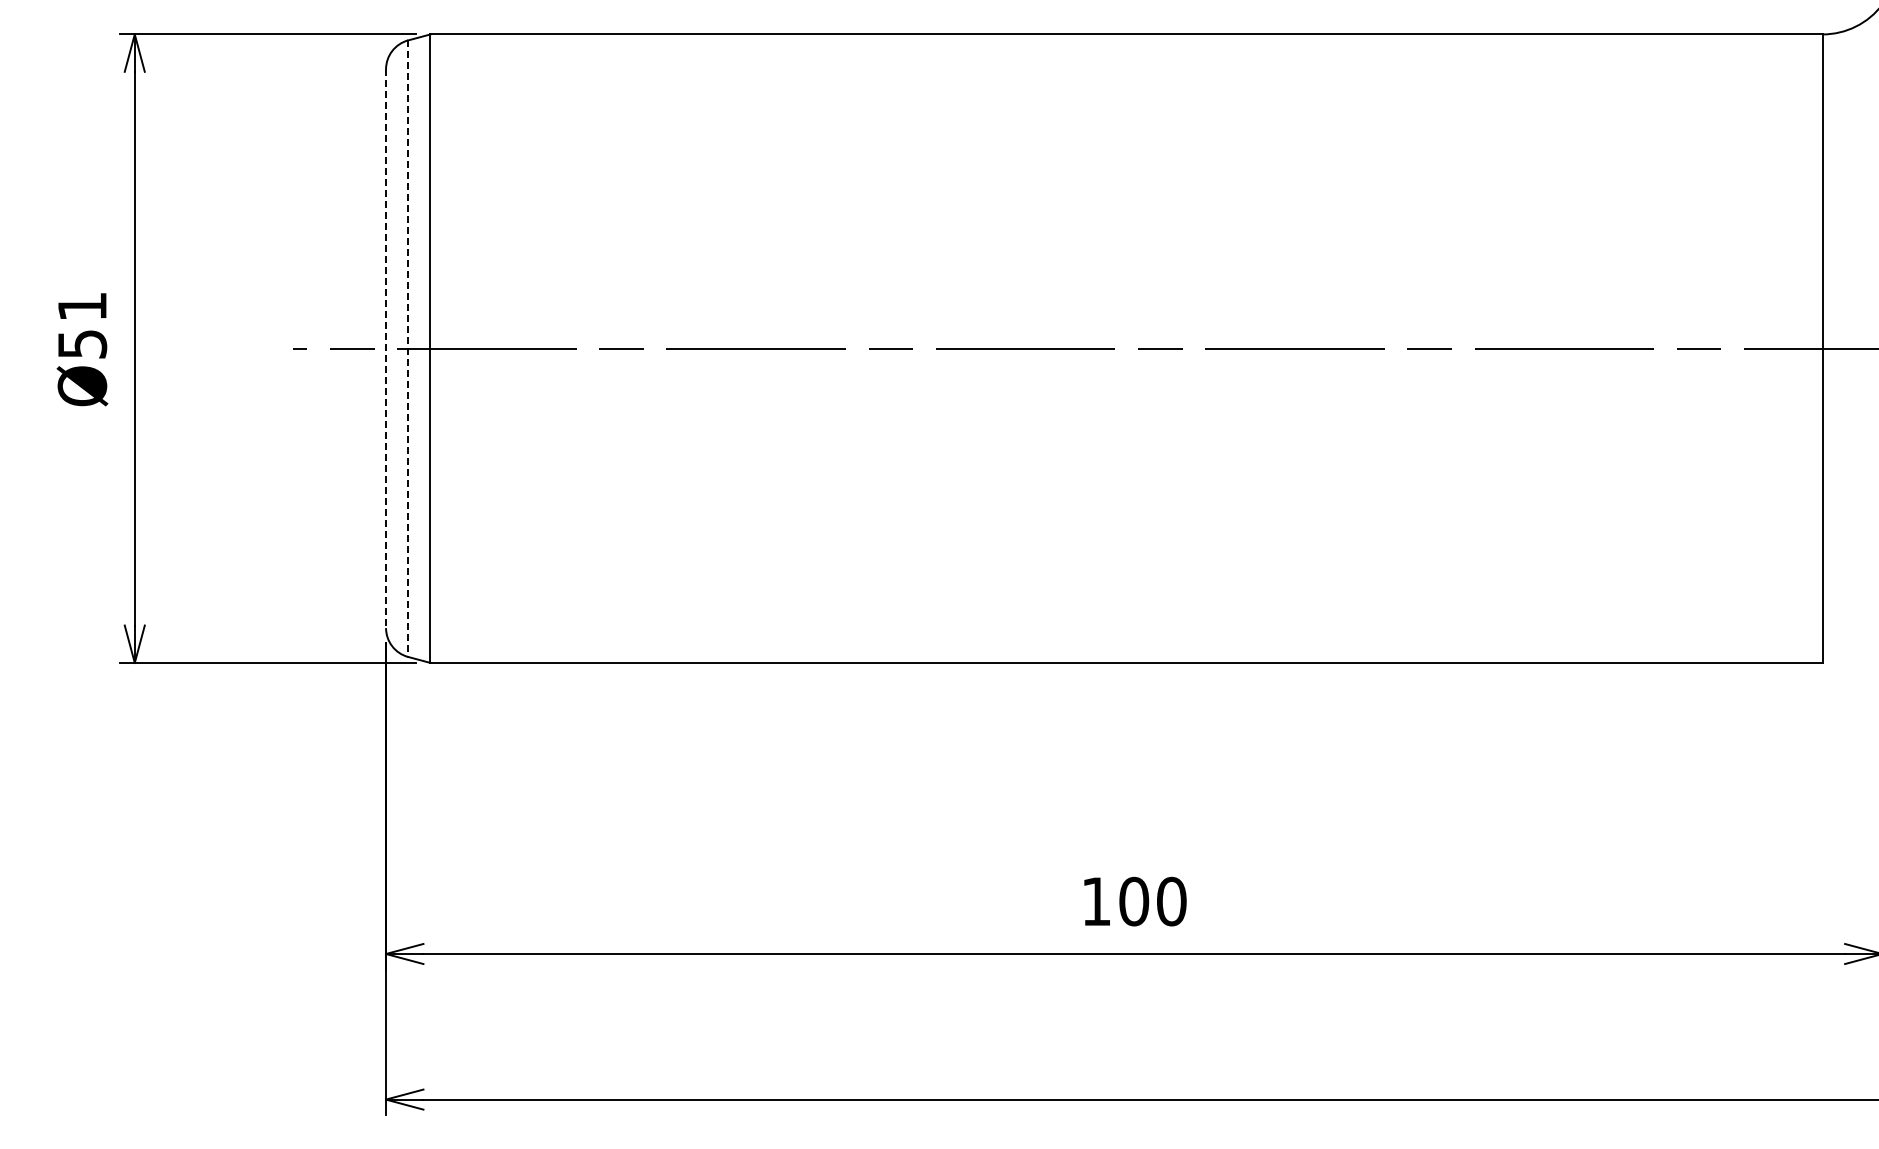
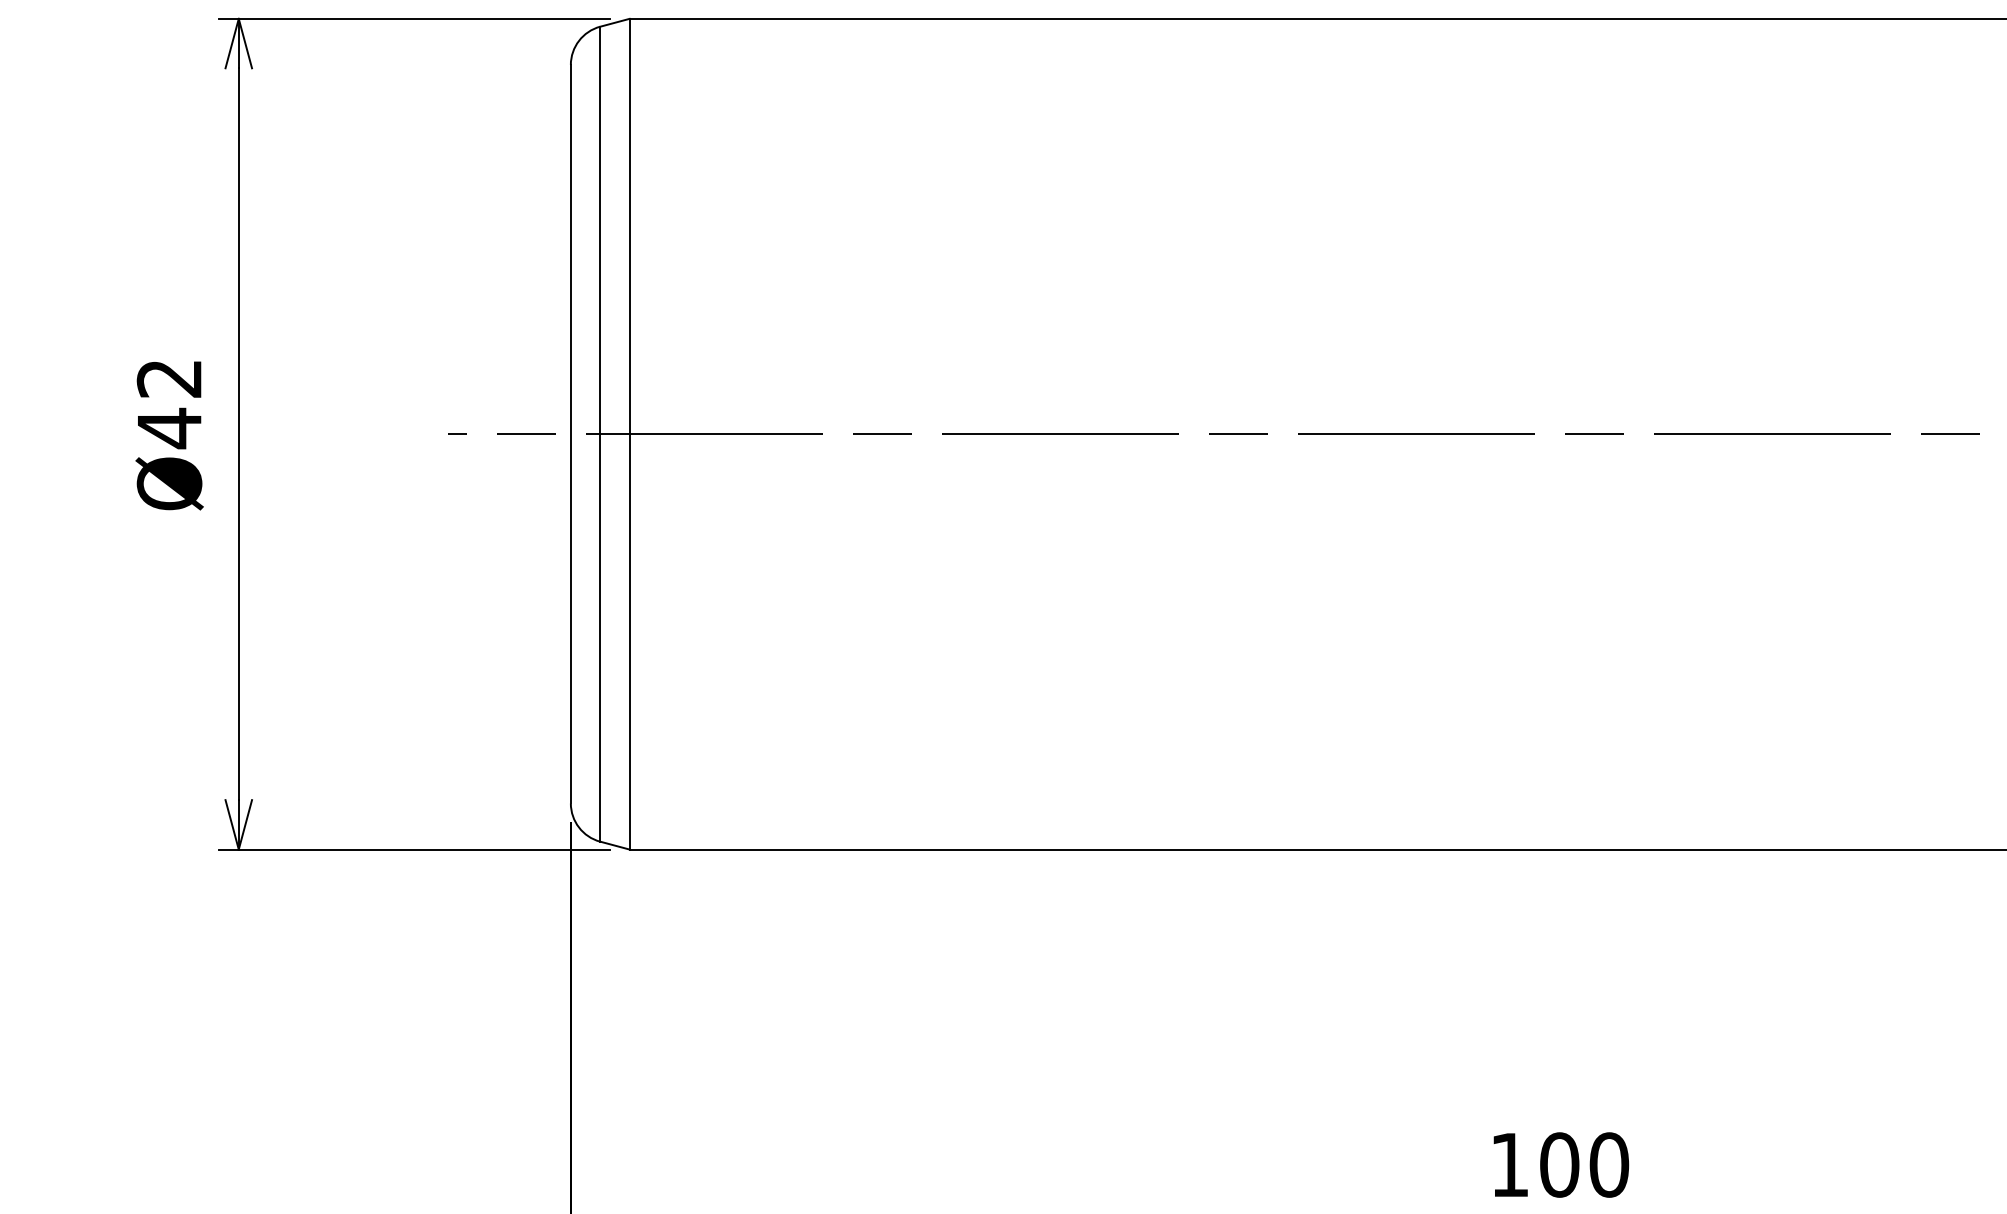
text: (82, 326) -> (169, 404), Ø51 -> Ø42
line: (386, 349) -> (571, 435), dashed -> solid
line: (408, 349) -> (600, 435), dashed -> solid

